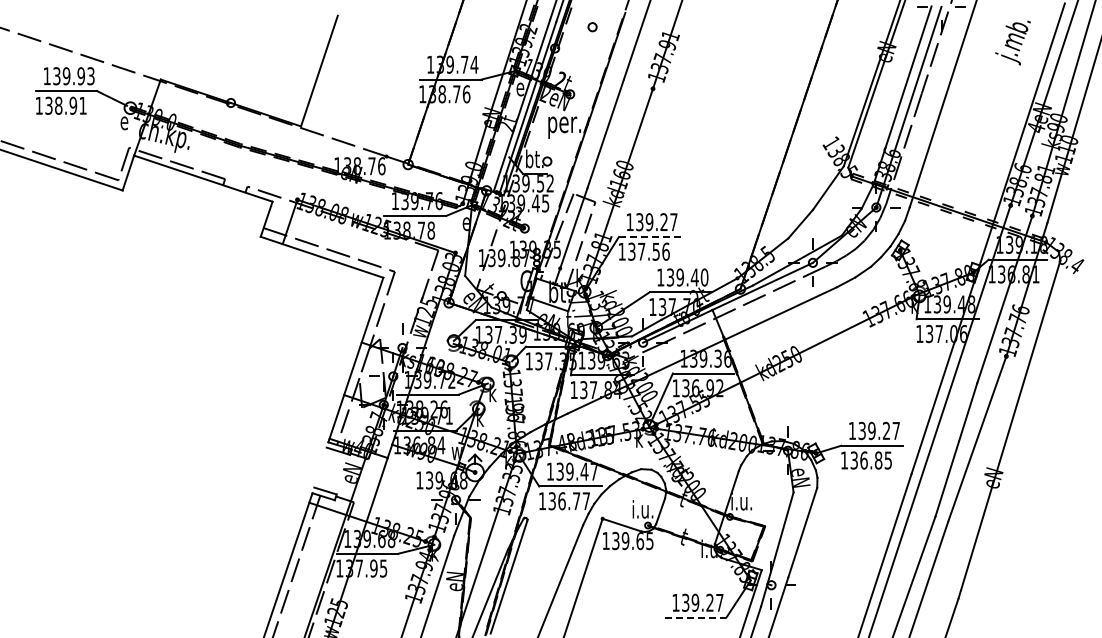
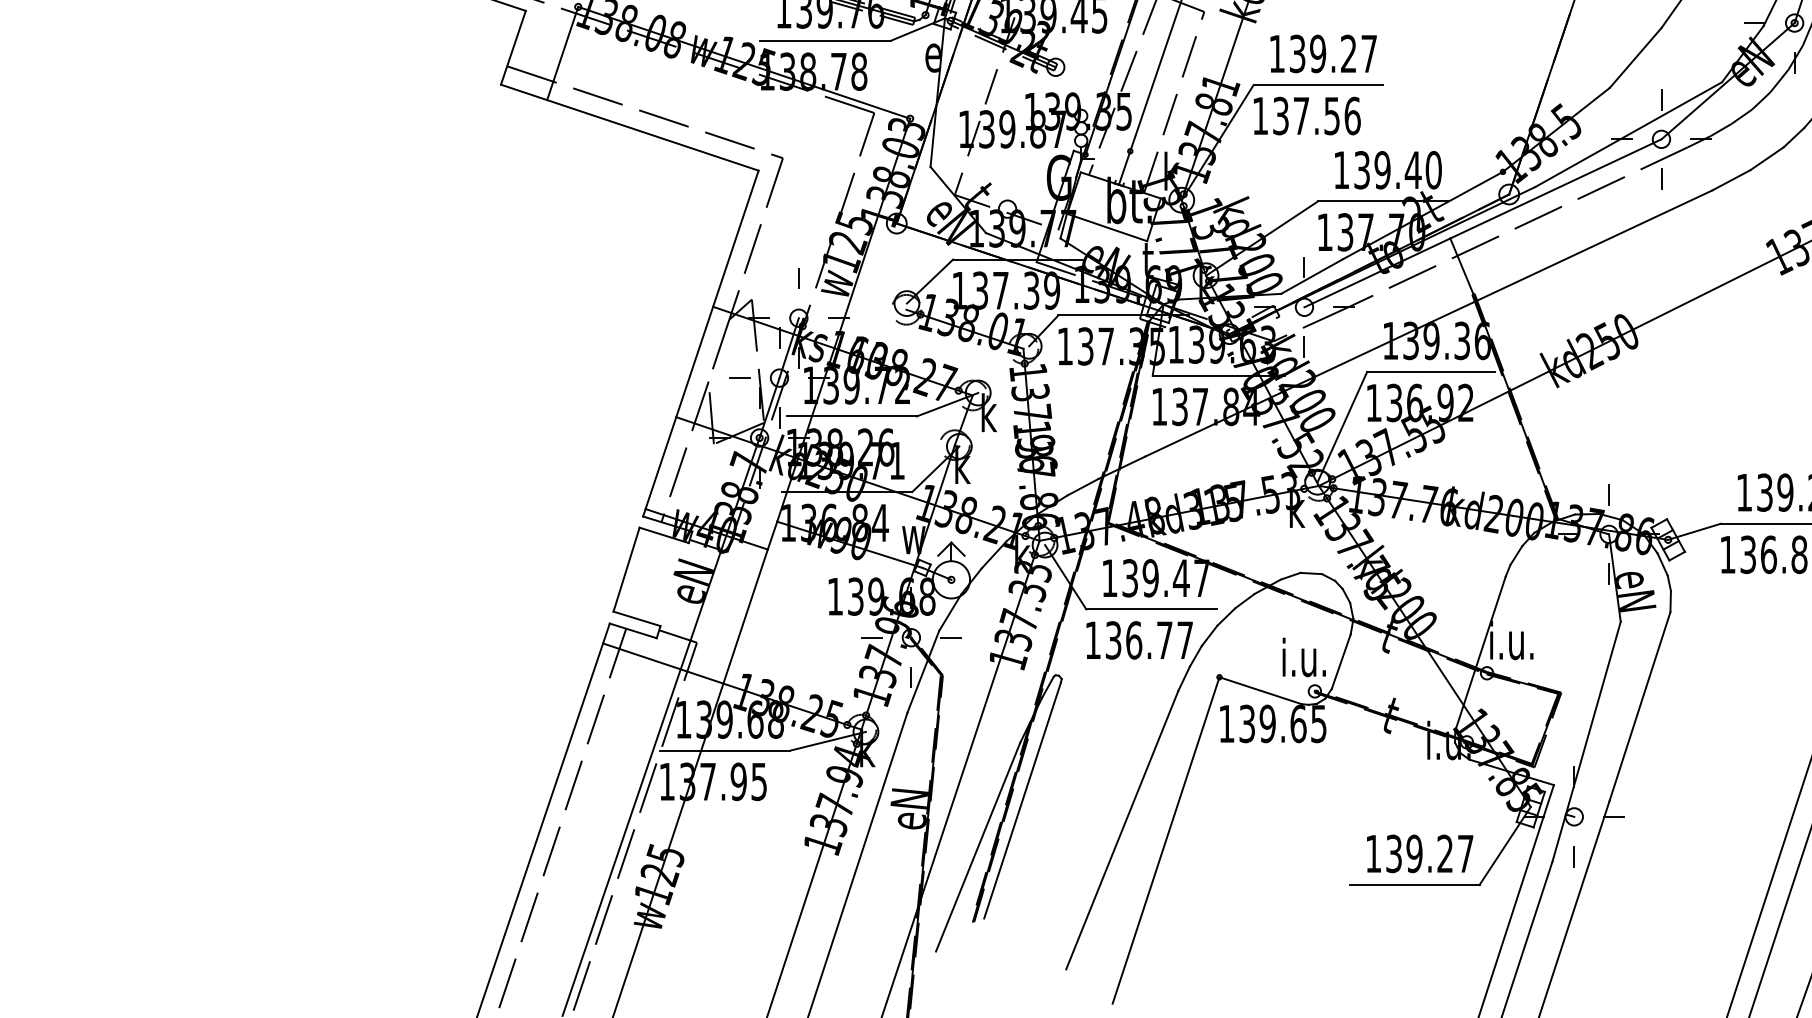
line: (649, 236) -> (1317, 83), dashed -> solid
line: (320, 467) -> (626, 569), added
line: (695, 617) -> (1414, 884), dashed -> solid

